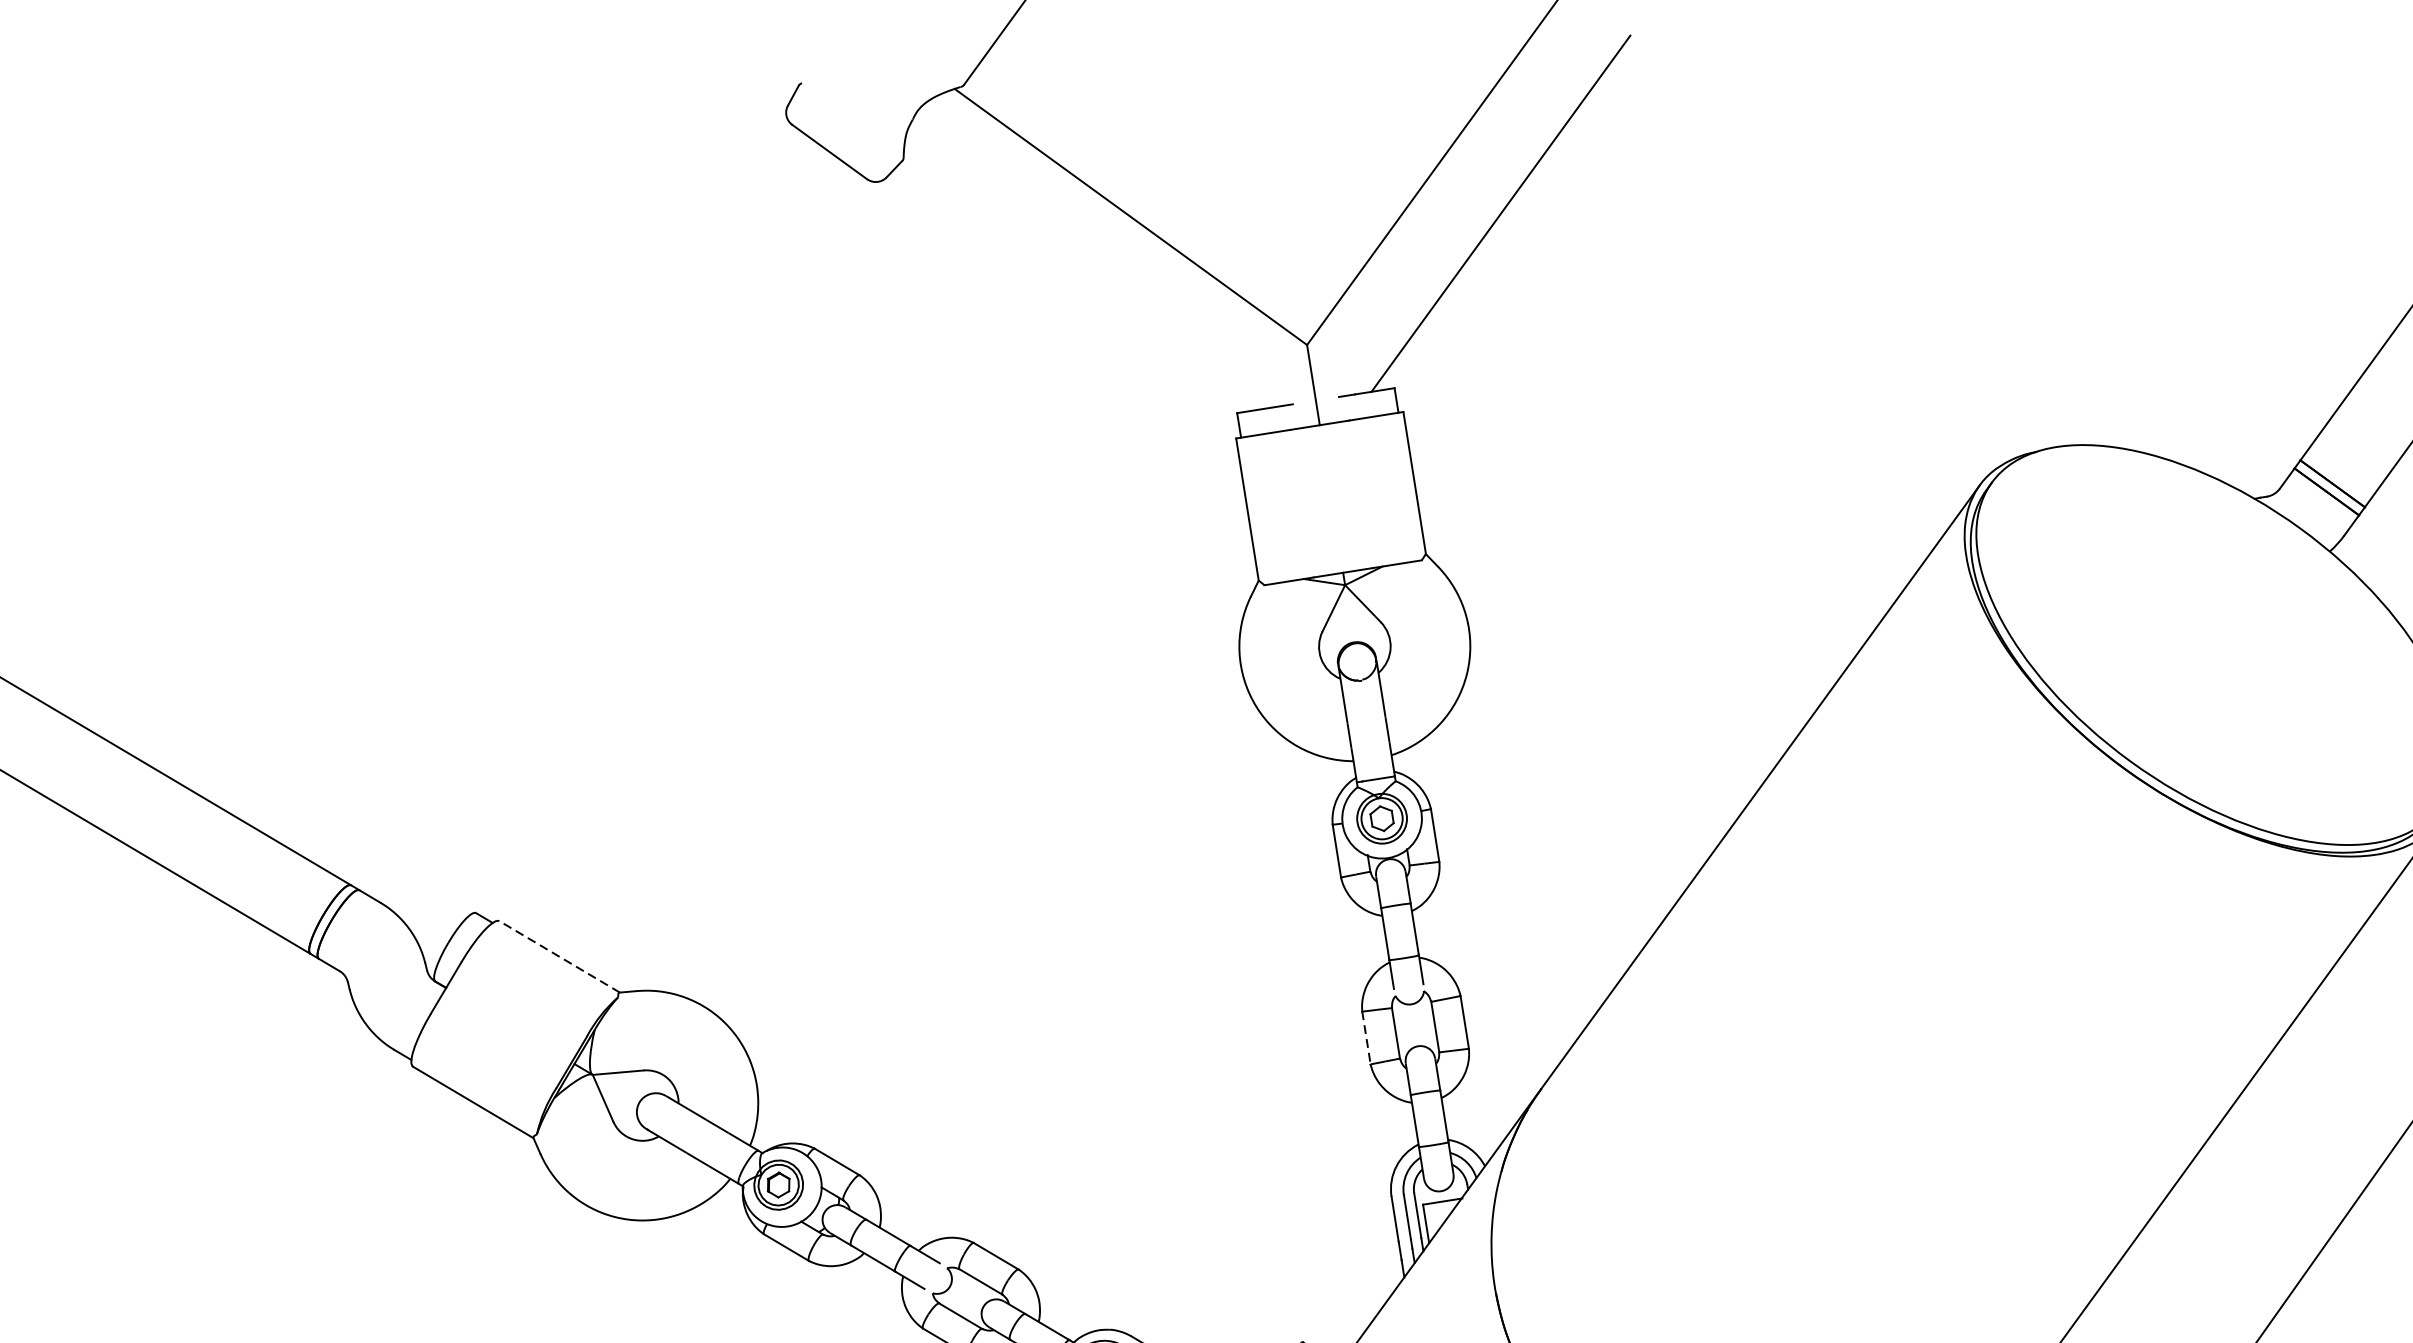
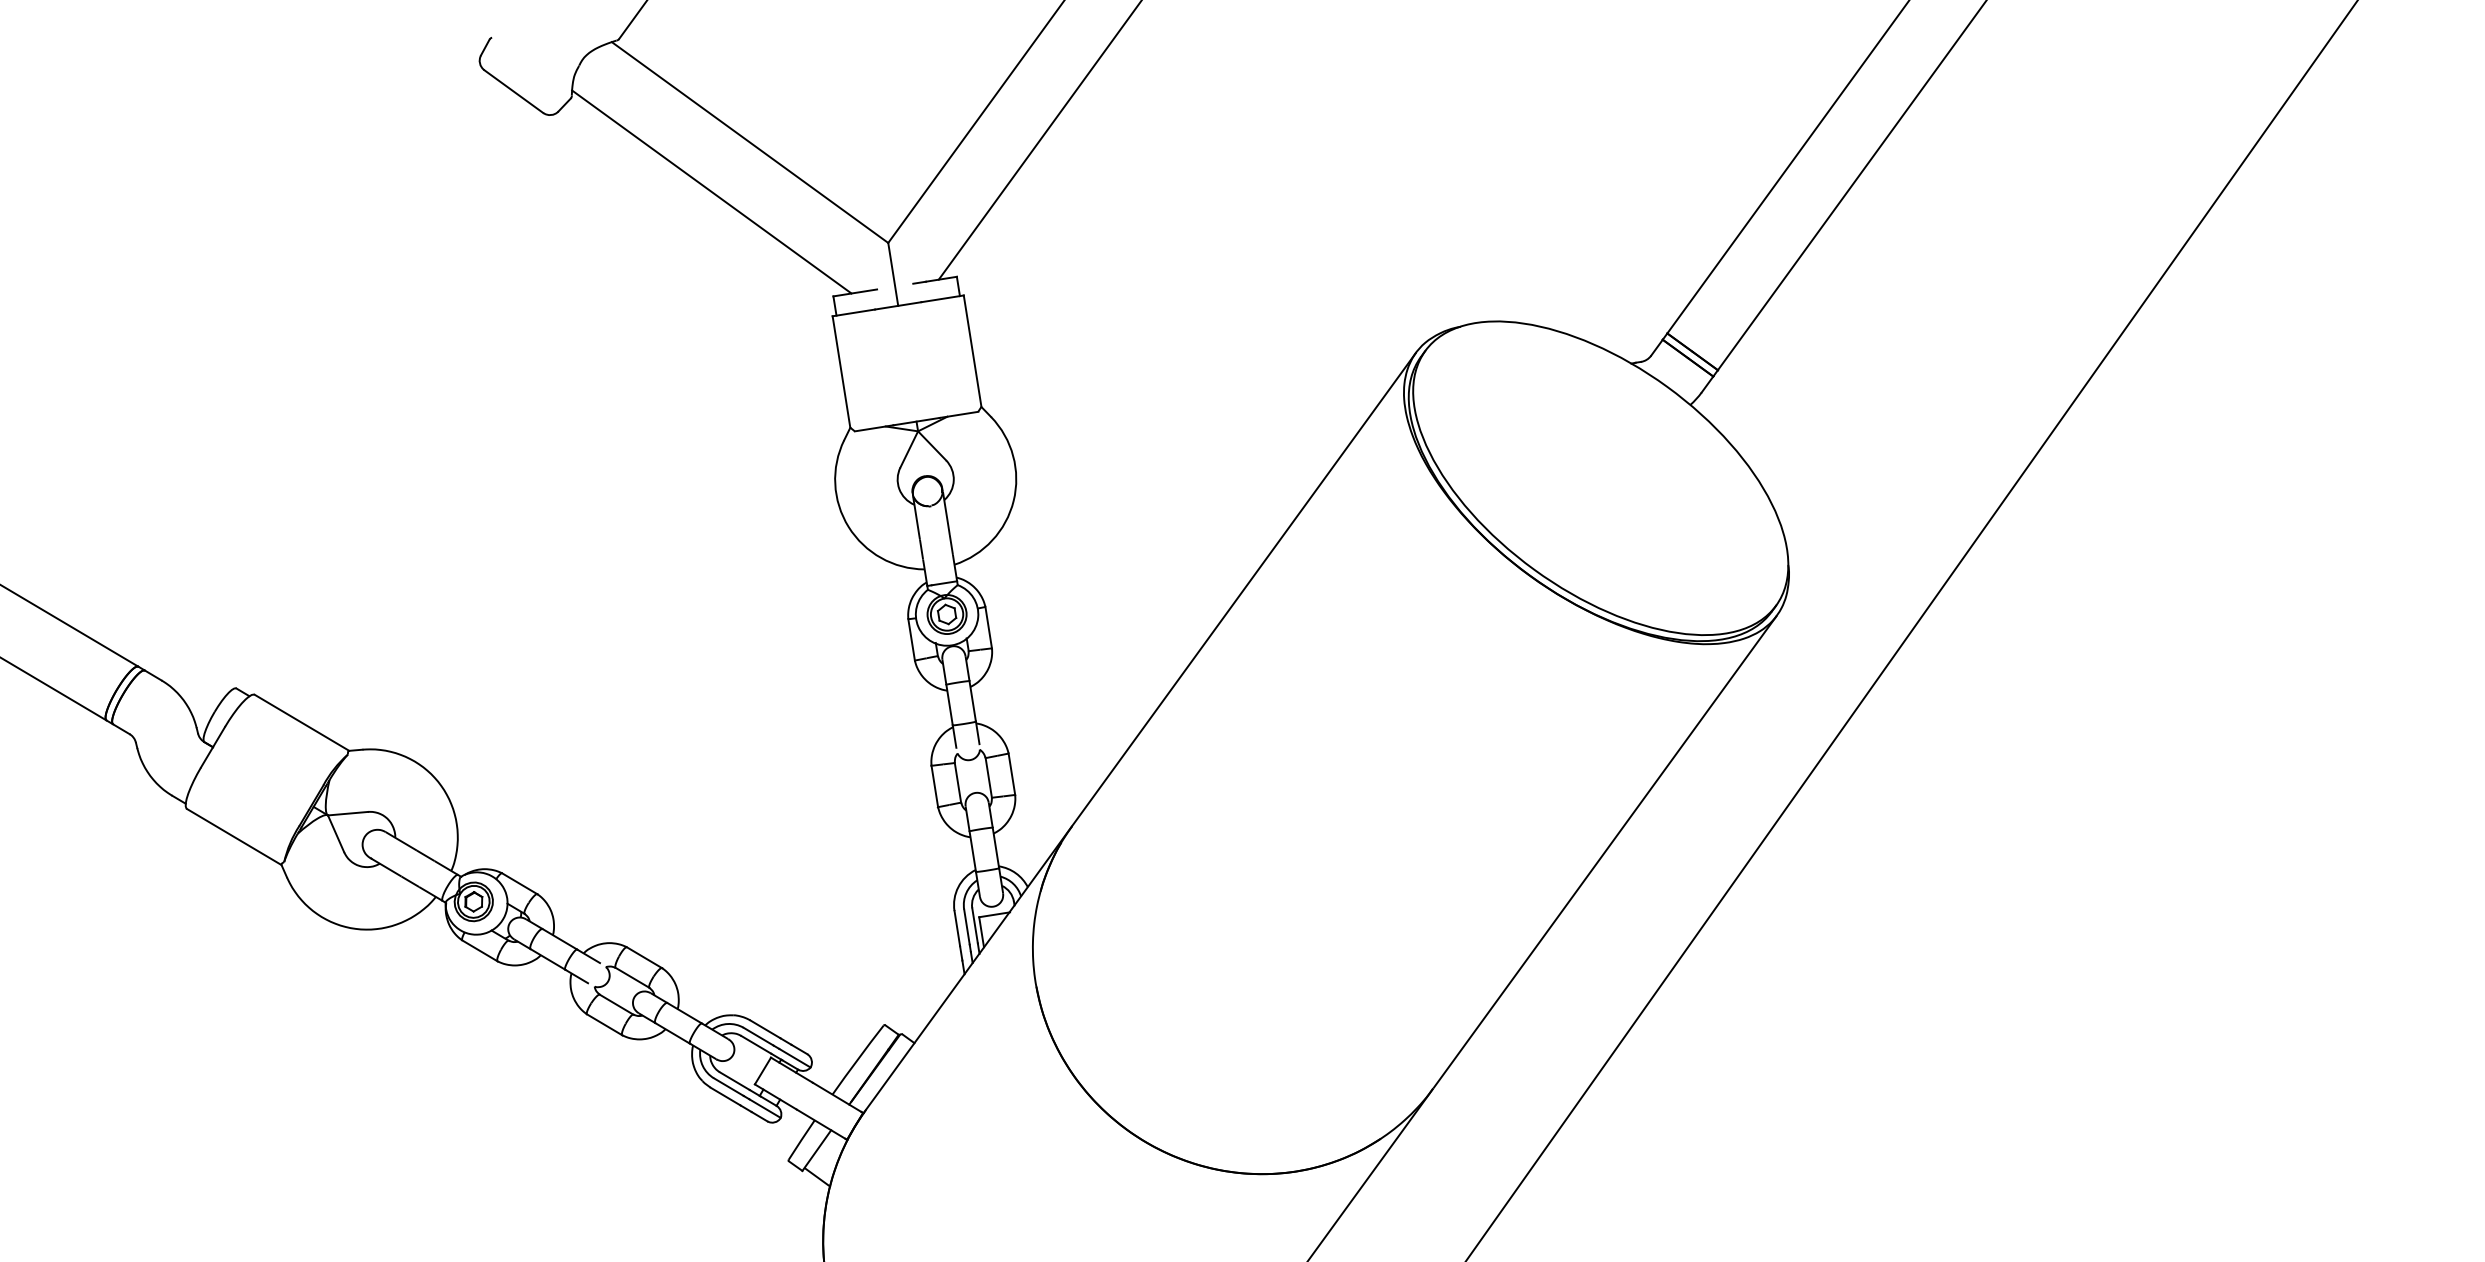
line: (1081, 279) -> (711, 191), added
line: (560, 956) -> (302, 722), dashed -> solid
line: (1366, 1038) -> (934, 786), dashed -> solid

